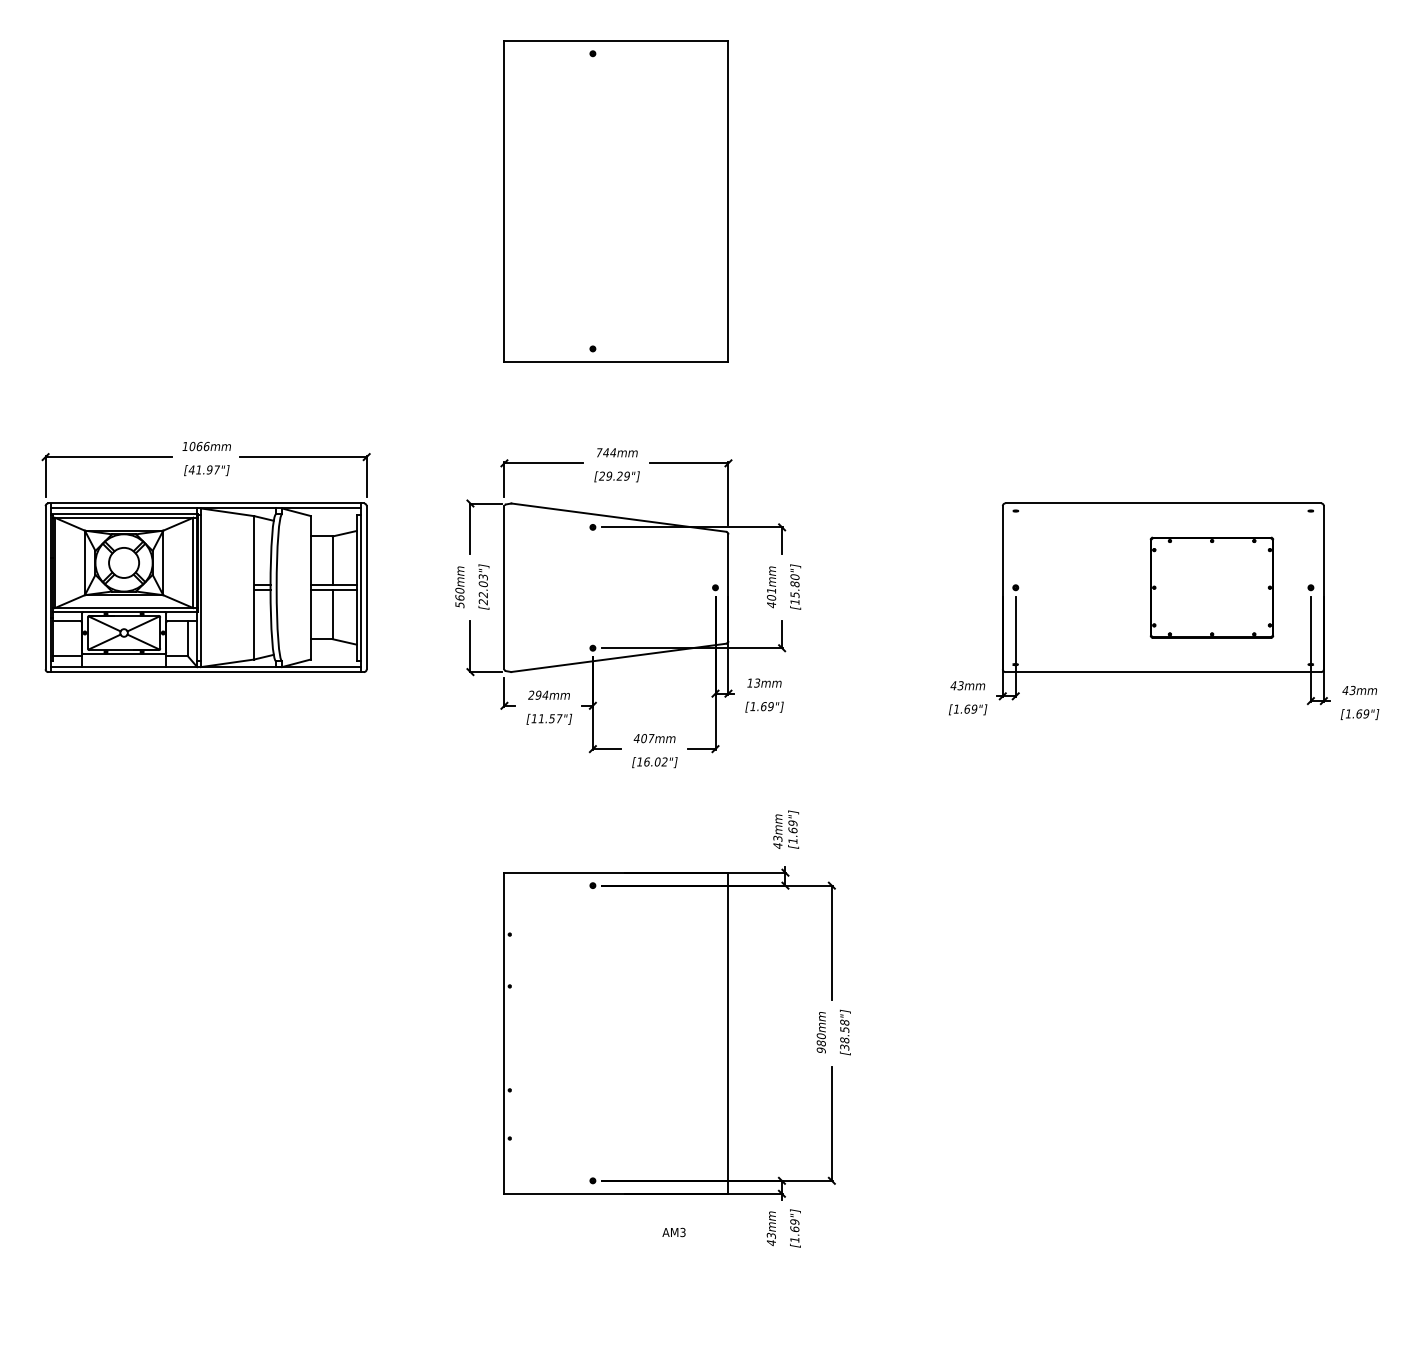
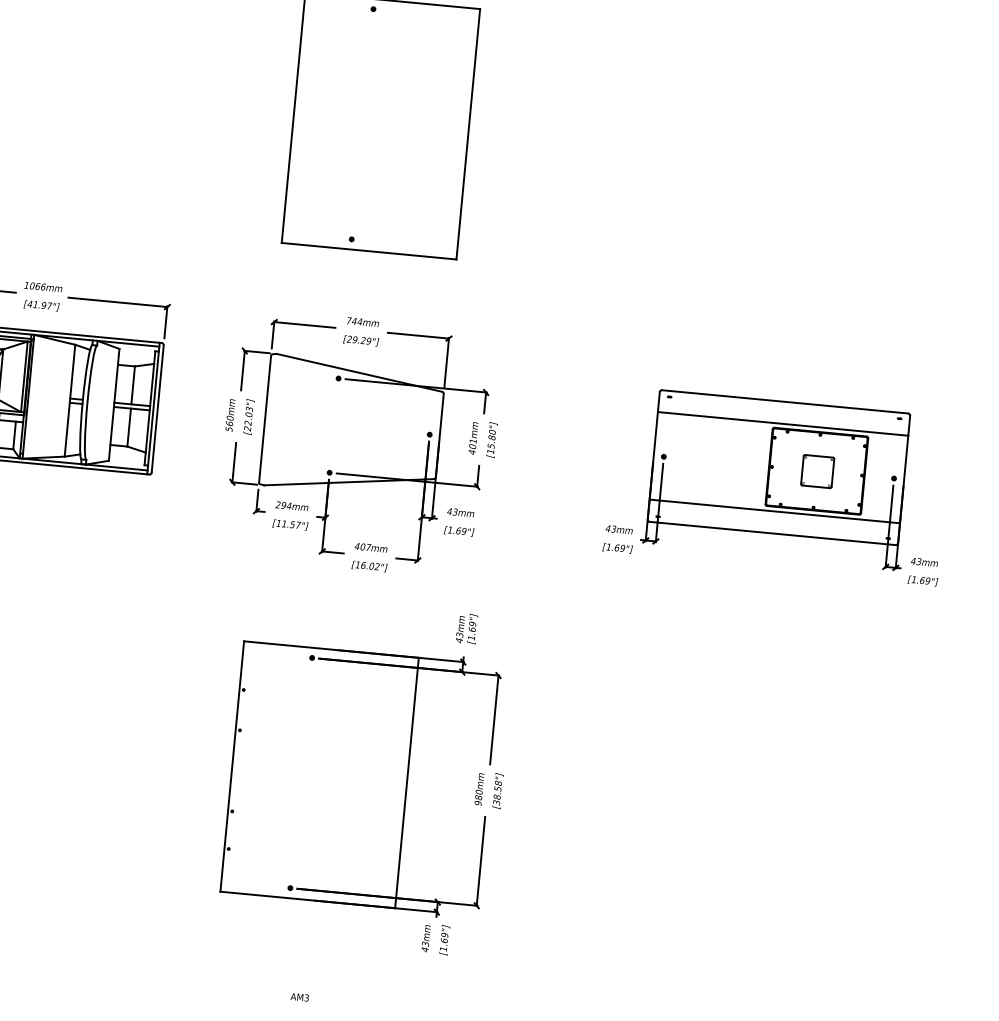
line: (1163, 531) -> (783, 423), added
part: (1212, 587) -> (817, 471), added
line: (1163, 643) -> (774, 511), added
text: (749, 682) -> (449, 511), 13mm -> 43mm
text: (673, 1232) -> (299, 997), moved

